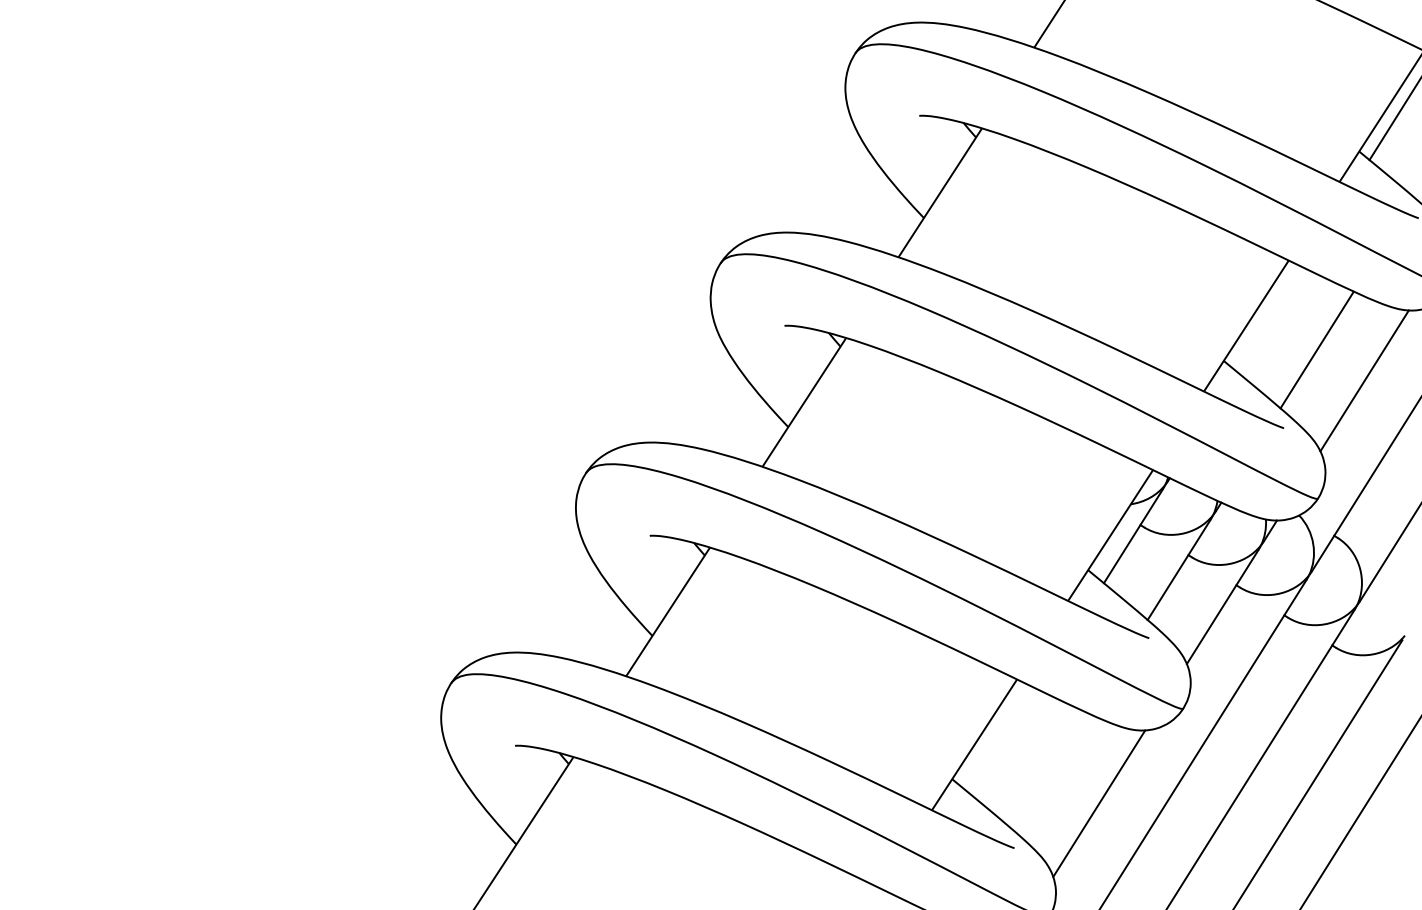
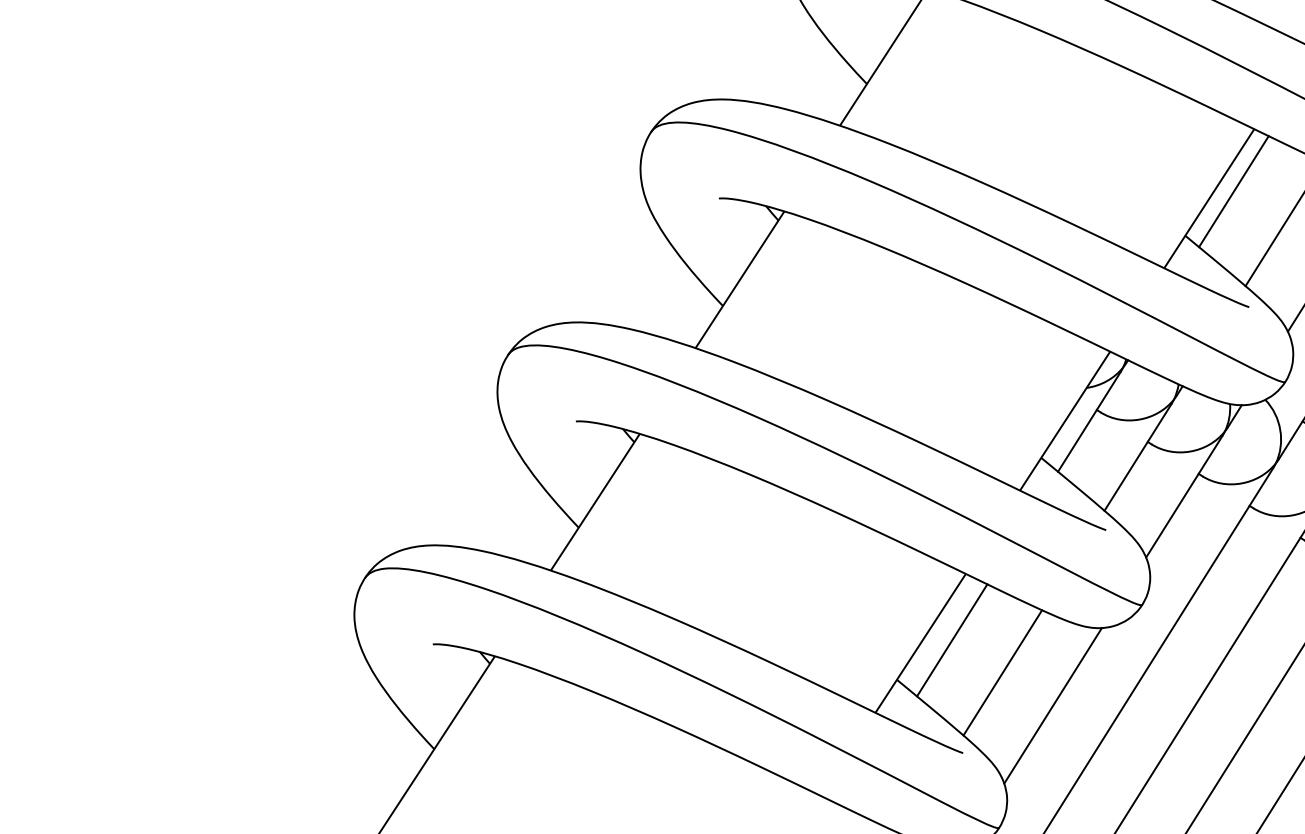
line: (1269, 319) -> (1233, 191), added
line: (1004, 741) -> (952, 639), added
line: (1051, 772) -> (1002, 672), added

